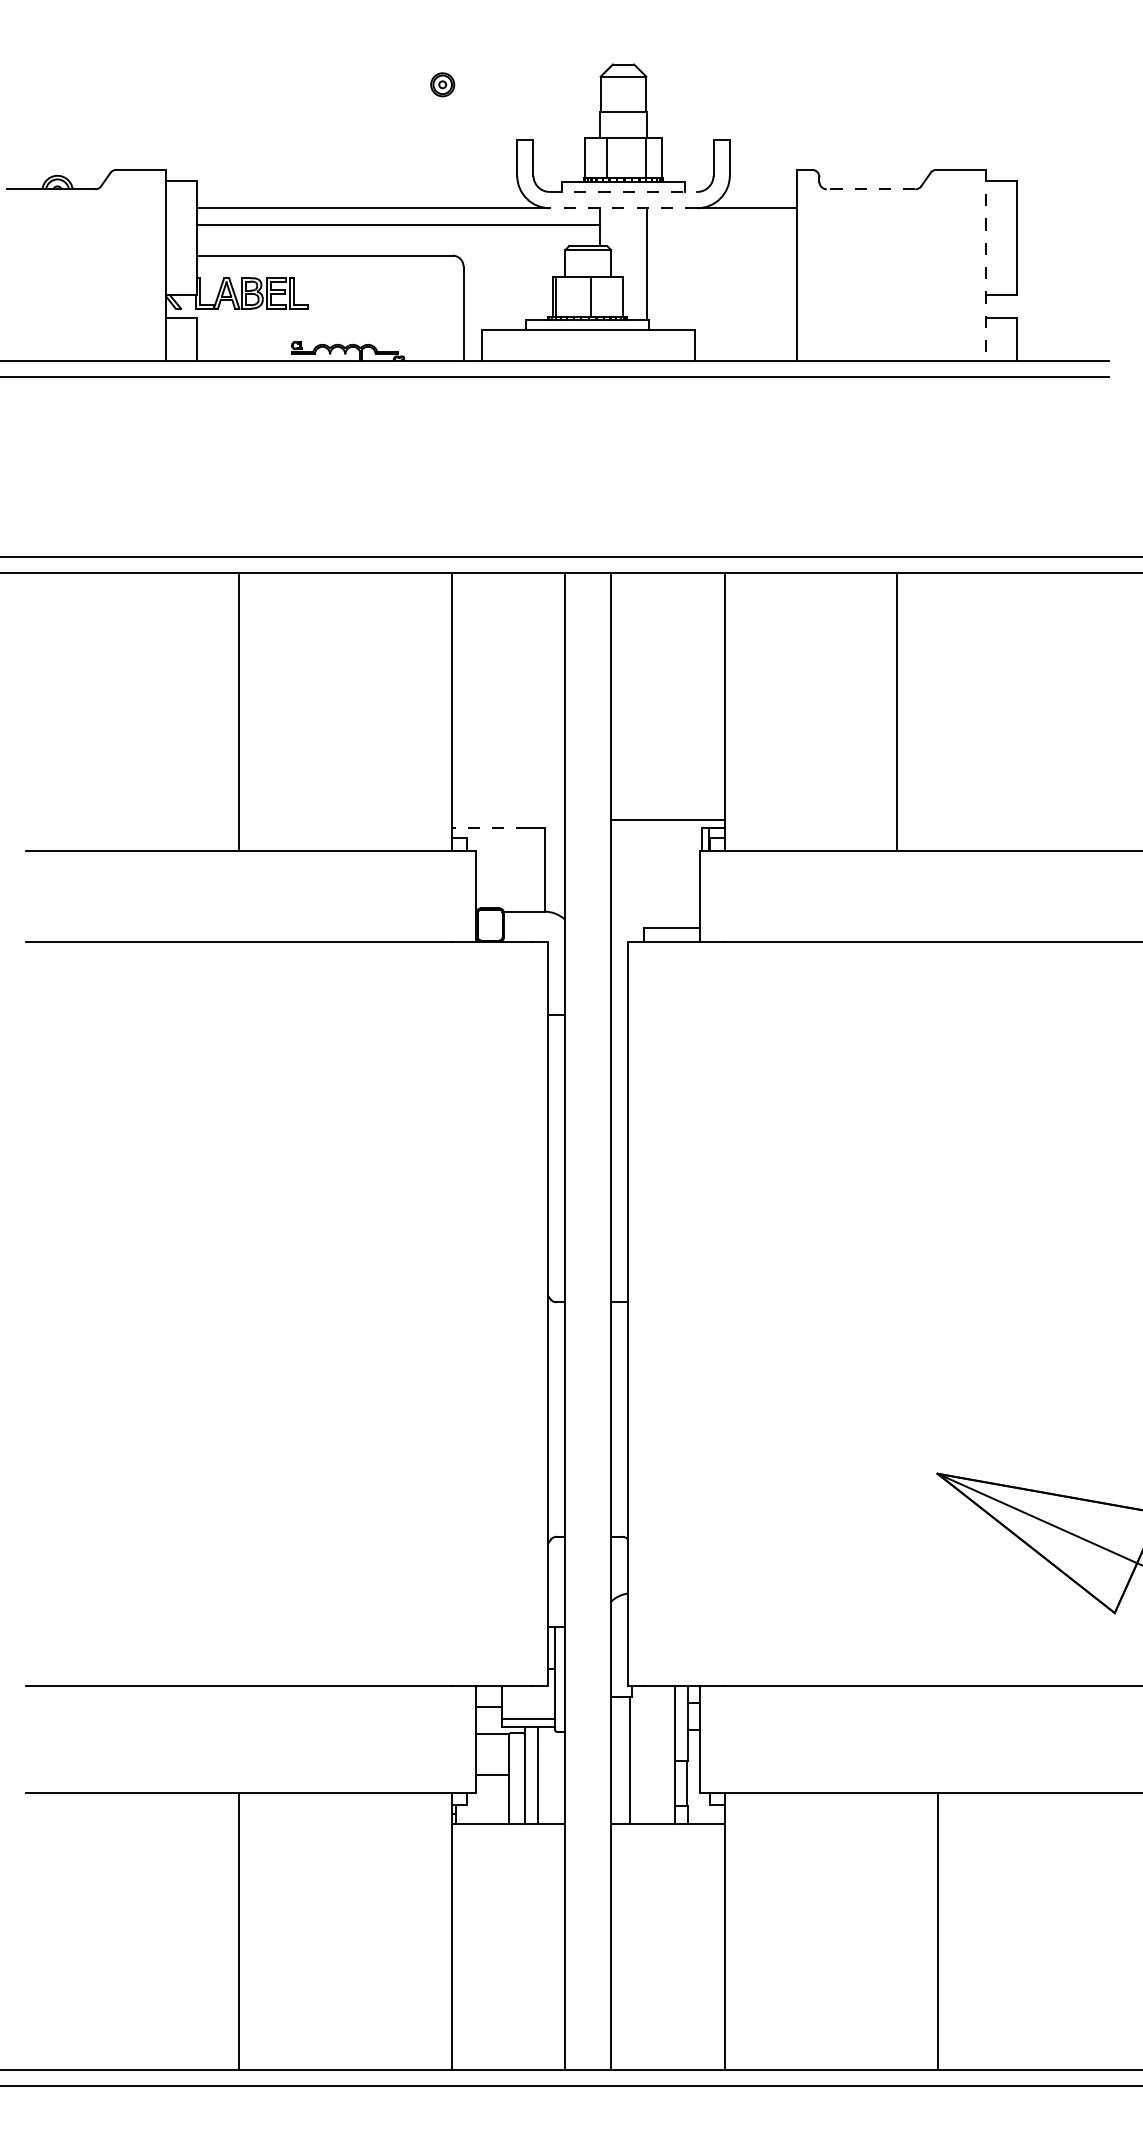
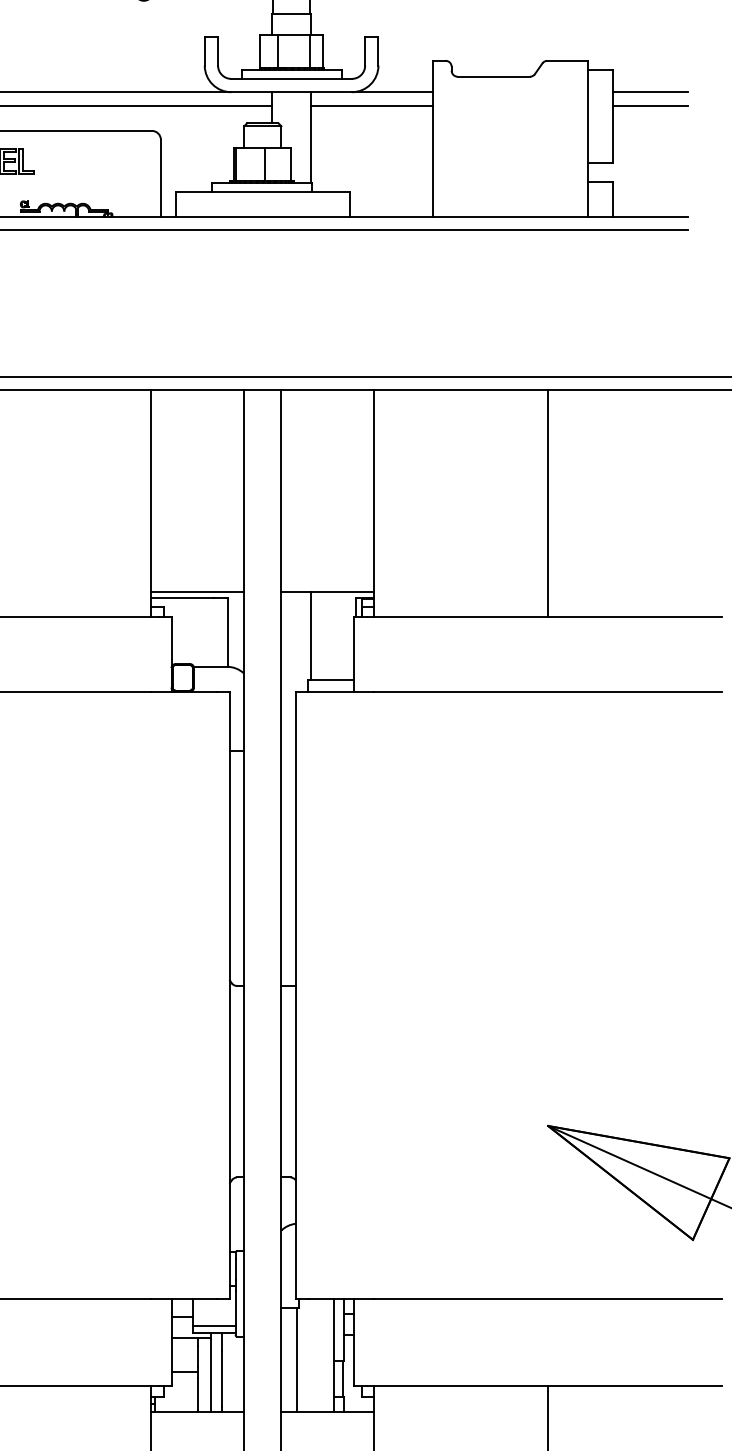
line: (870, 189) -> (493, 76), dashed -> solid
line: (623, 191) -> (291, 78), dashed -> solid
line: (623, 208) -> (291, 92), dashed -> solid
line: (1062, 208) -> (650, 92), added
line: (721, 224) -> (371, 105), added
line: (1062, 224) -> (650, 105), added
line: (986, 265) -> (588, 138), dashed -> solid
line: (896, 711) -> (548, 503), moved
line: (508, 819) -> (197, 591), added
line: (489, 827) -> (182, 598), dashed -> solid
line: (647, 873) -> (311, 635), added

